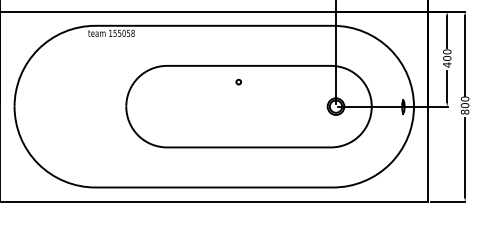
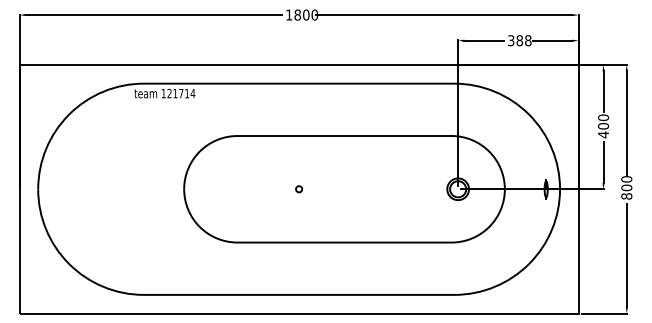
text: (124, 33) -> (181, 93), 155058 -> 121714
circle: (239, 82) -> (299, 189), moved

